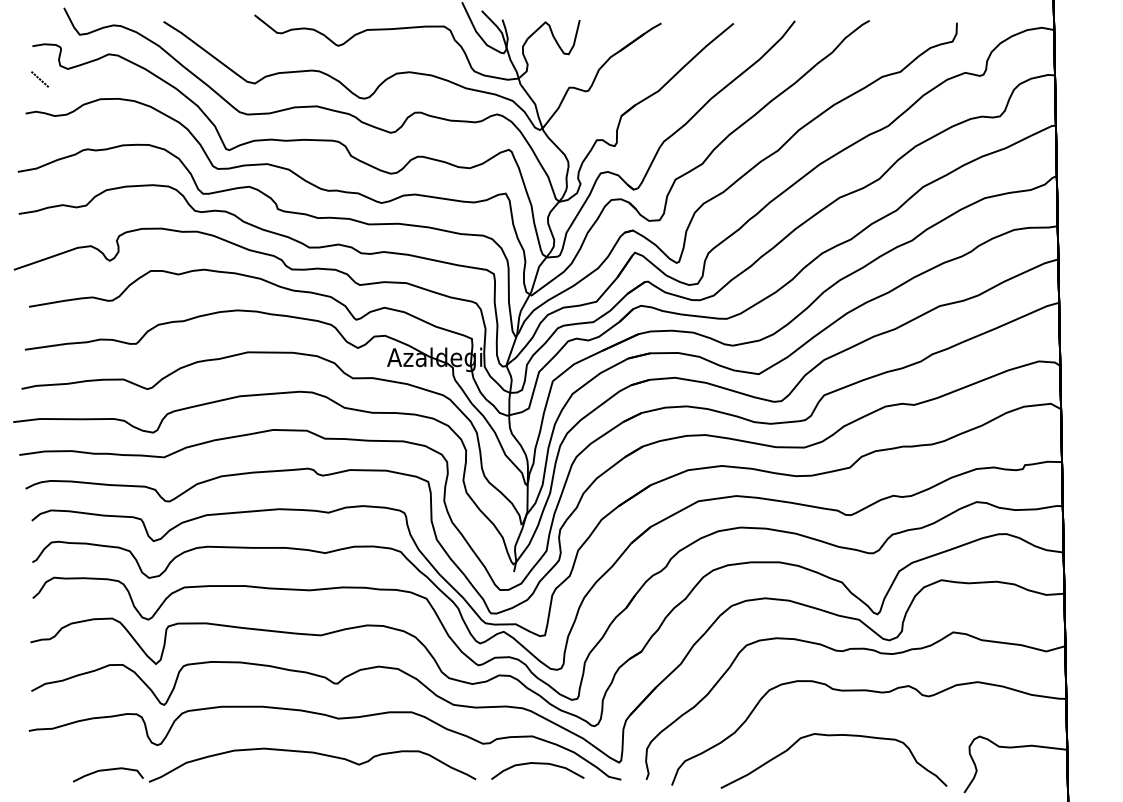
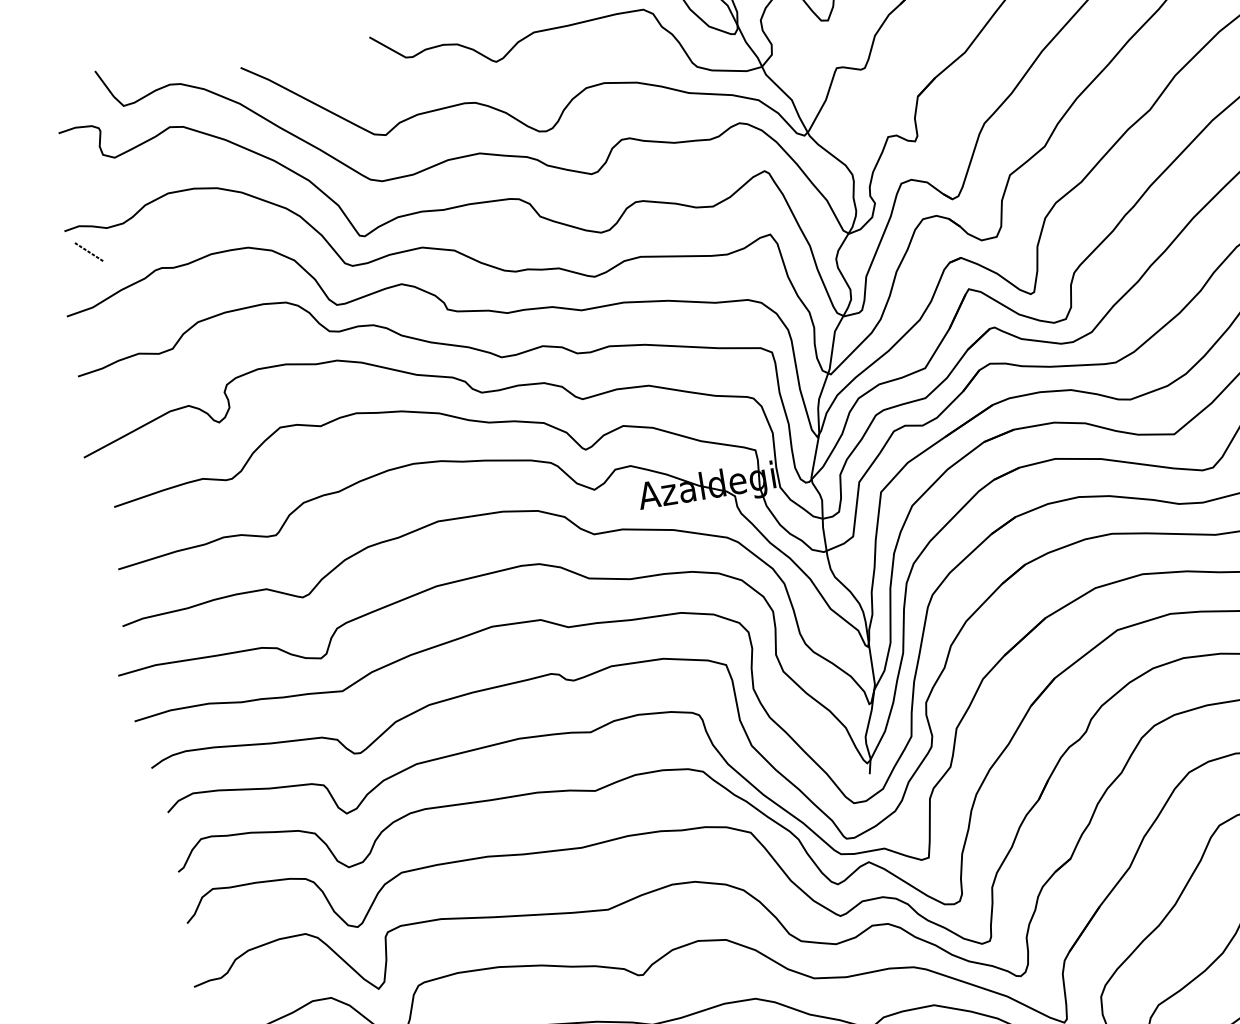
line: (39, 79) -> (88, 252), moved

